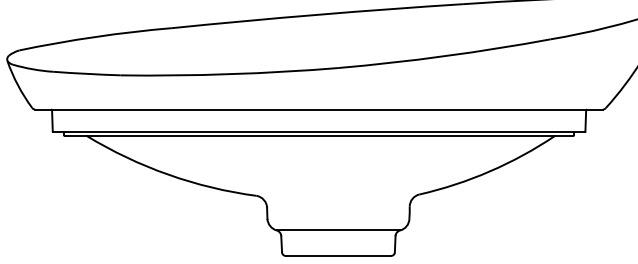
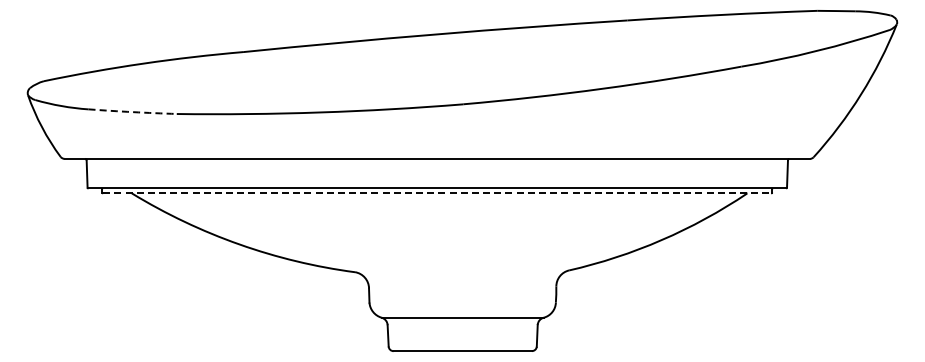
arc: (86, 74) -> (132, 112), solid -> dashed
line: (319, 135) -> (437, 193), solid -> dashed

